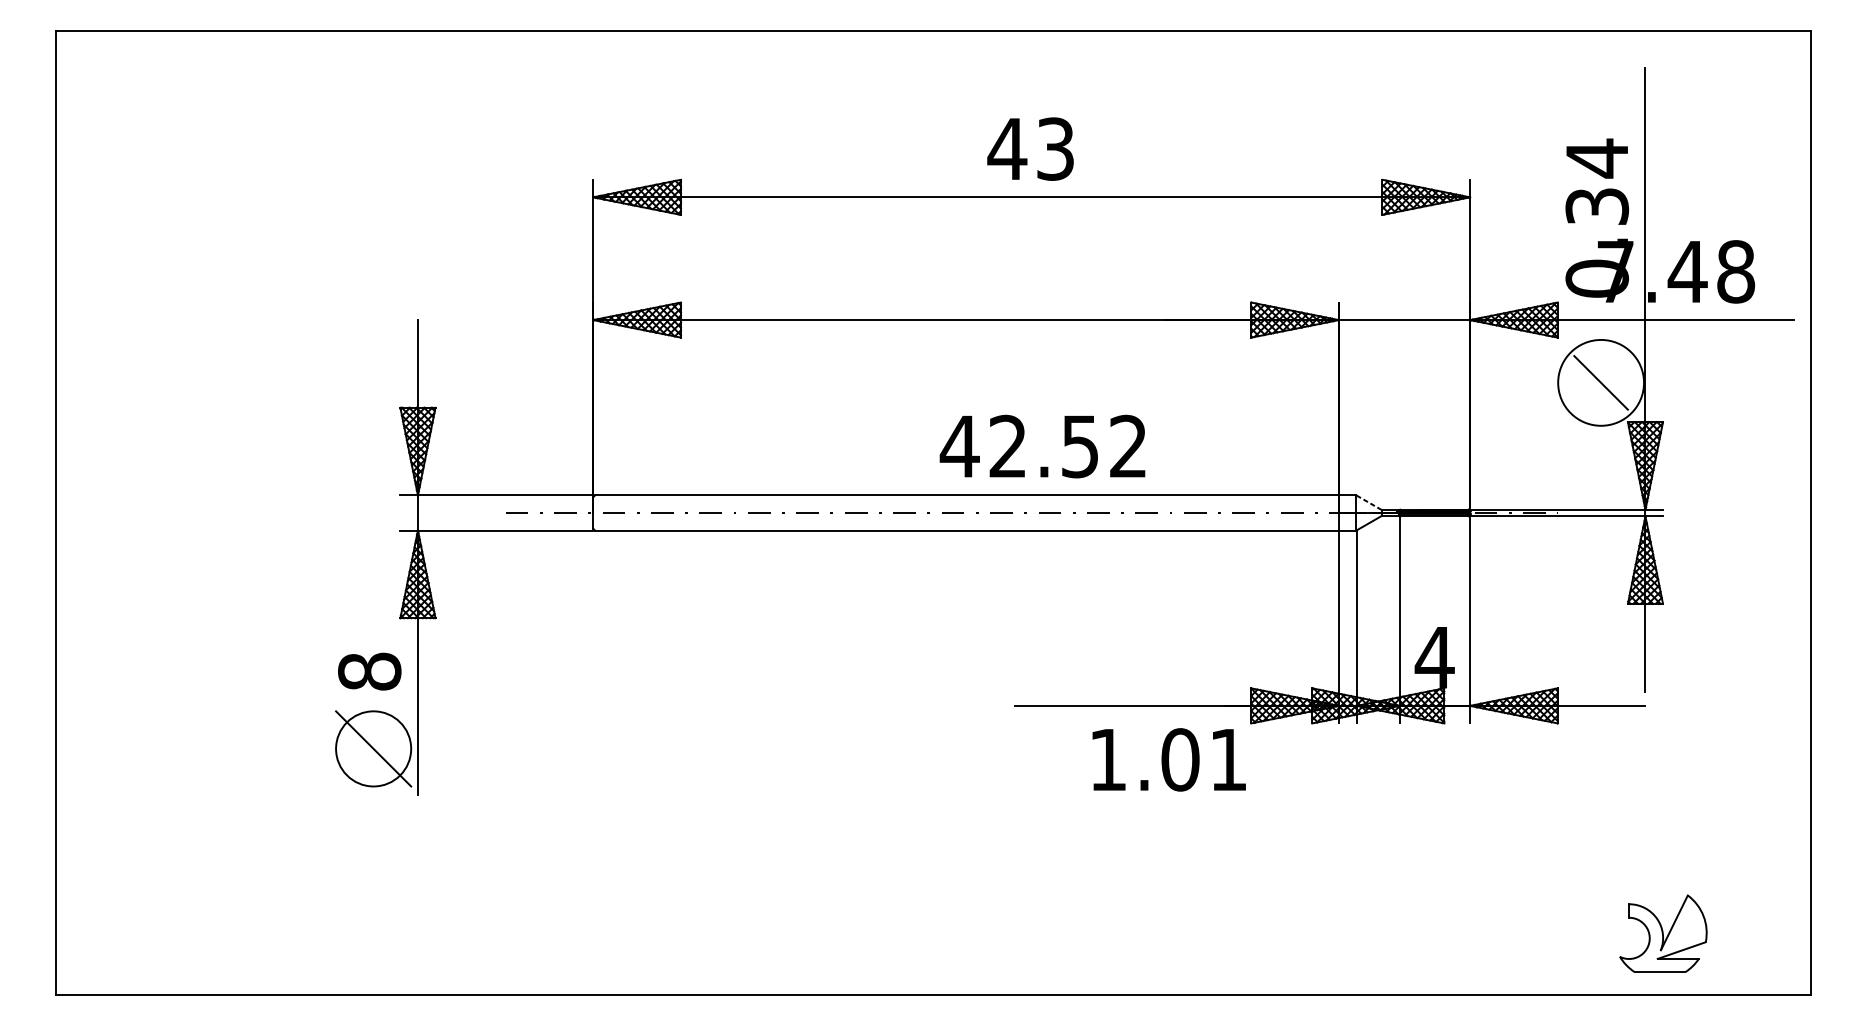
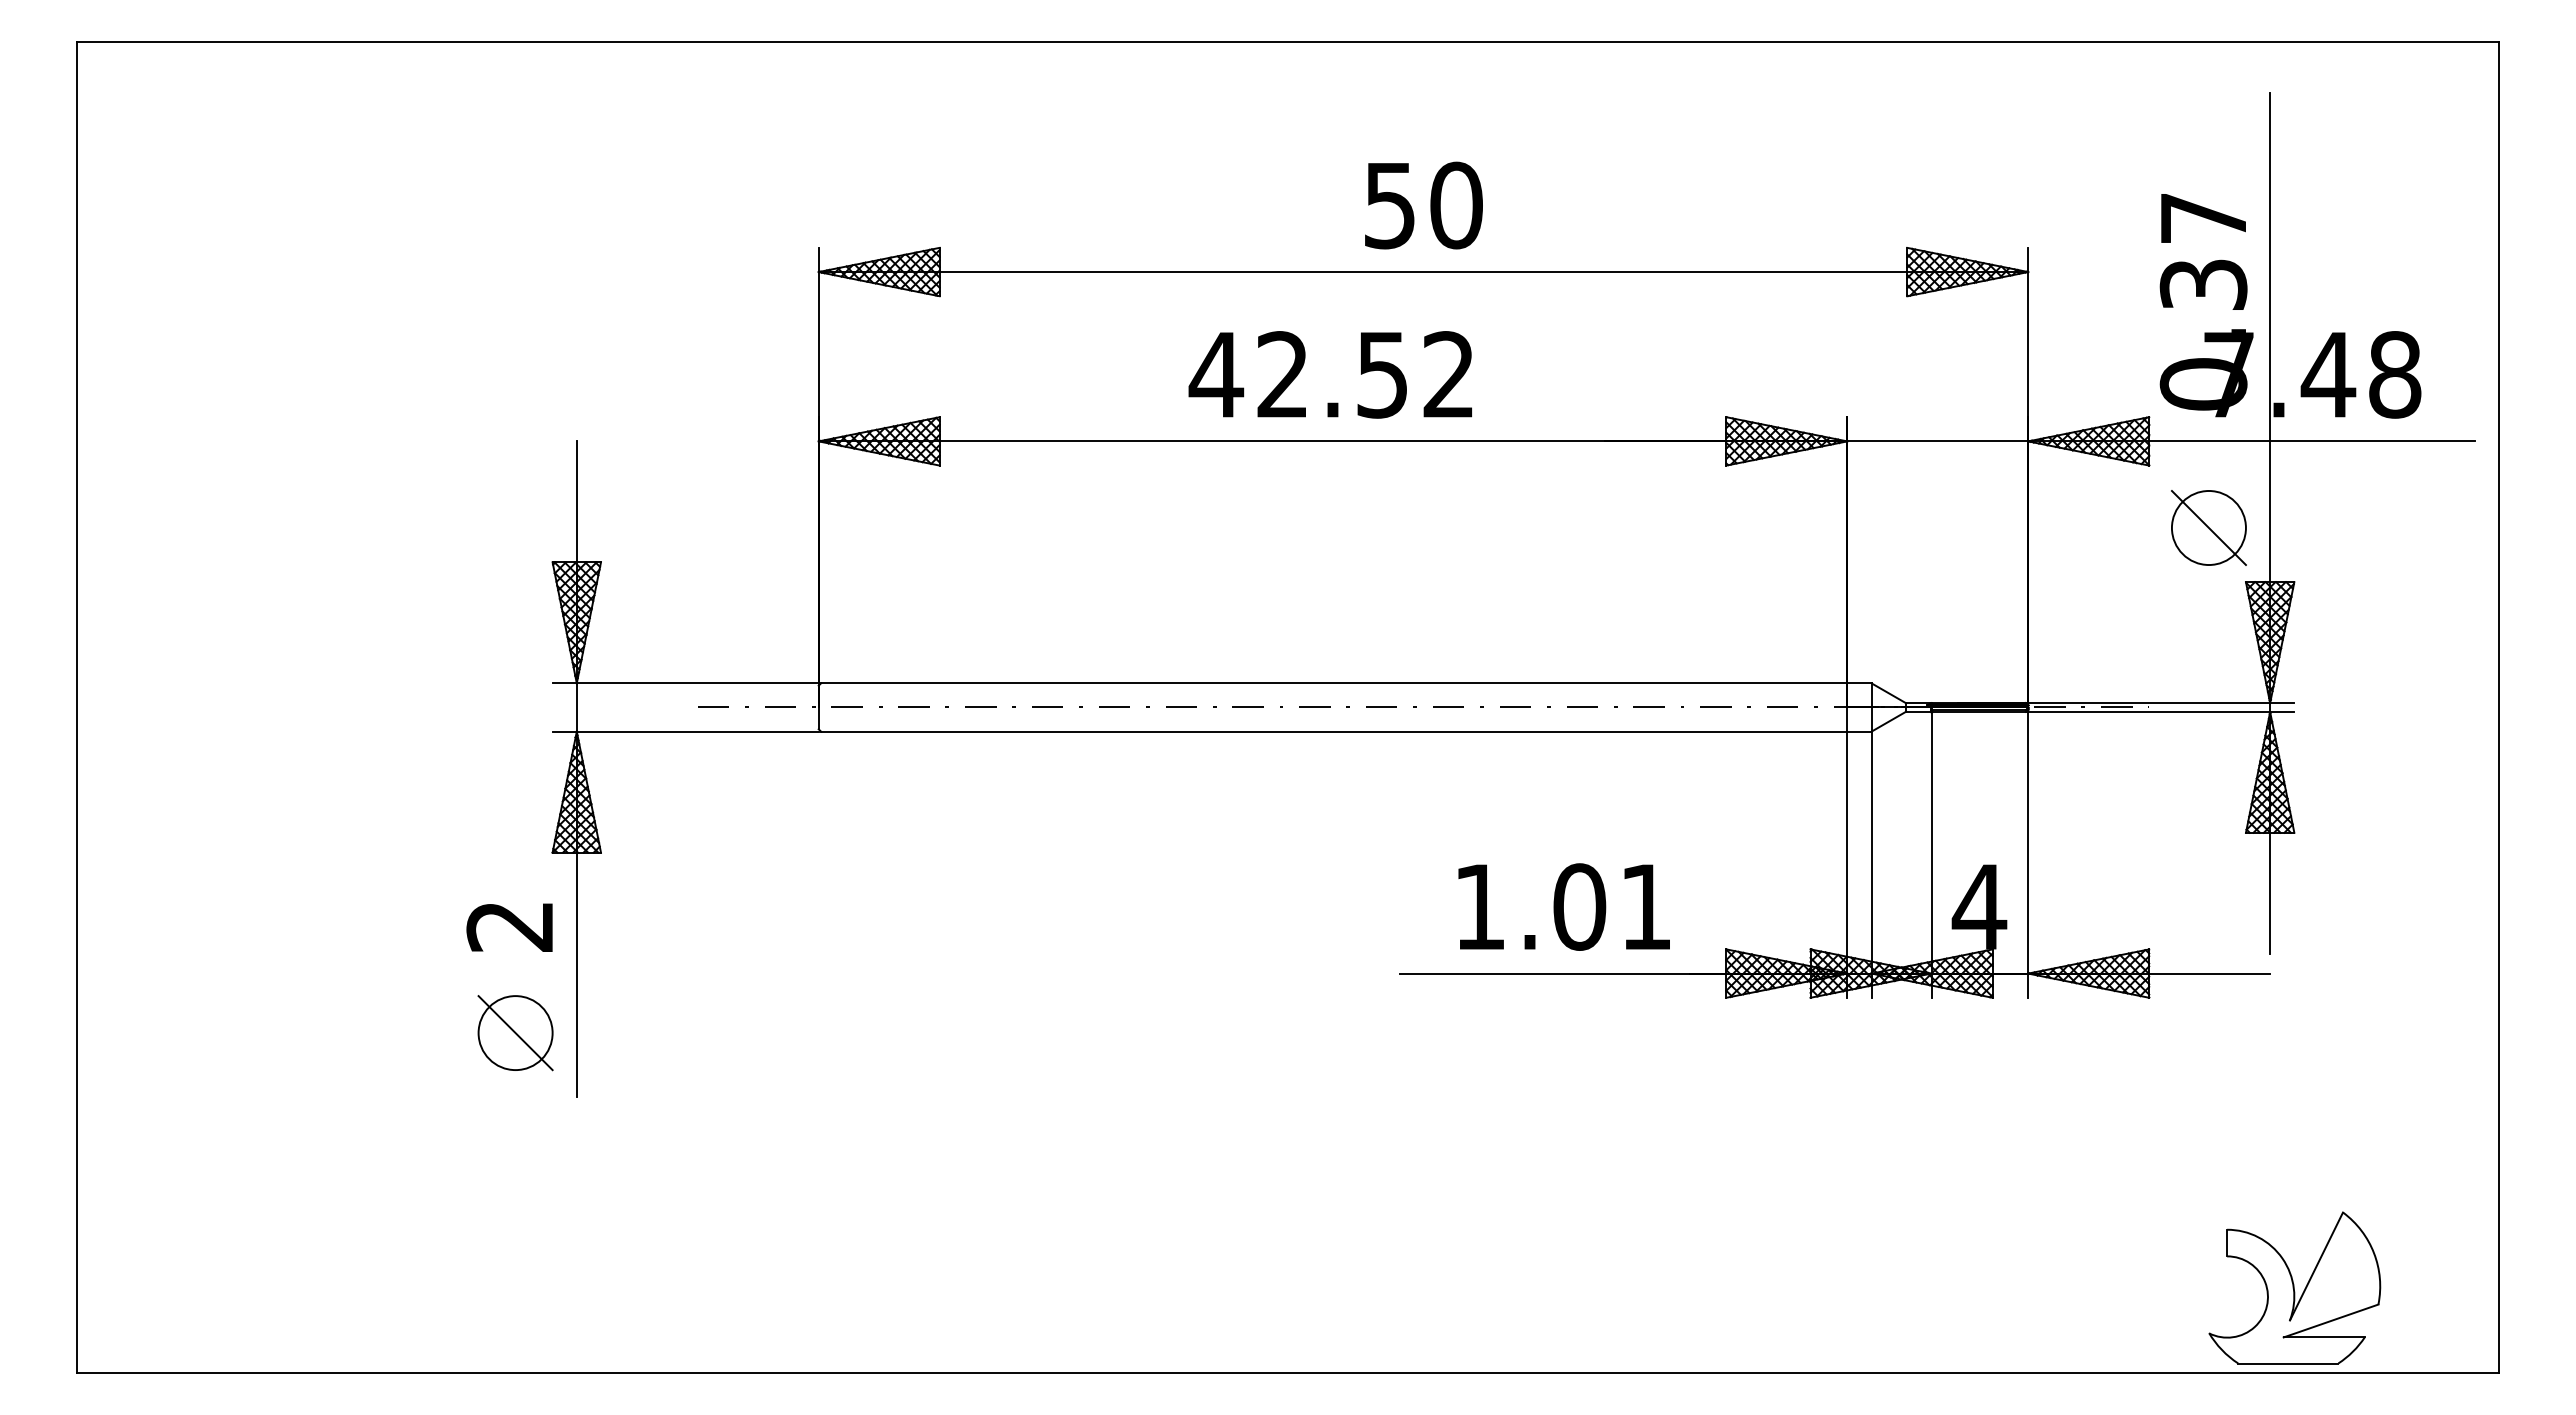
text: (1030, 149) -> (1422, 205), 43 -> 50
text: (1597, 158) -> (2203, 218), 0.34 -> 0.37
circle: (1600, 382) -> (2208, 527), size x0.62
text: (1041, 446) -> (1329, 374), moved
line: (1368, 502) -> (1888, 693), dashed -> solid
text: (369, 671) -> (510, 926), 8 -> 2
part: (373, 749) -> (515, 1033), size x0.71
text: (1168, 759) -> (1563, 906), moved
part: (1663, 933) -> (2294, 1287), size x1.43

